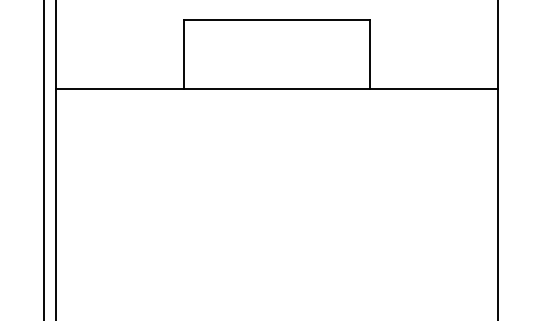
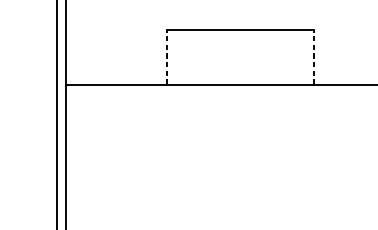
line: (183, 53) -> (167, 57), solid -> dashed
line: (370, 53) -> (314, 57), solid -> dashed

